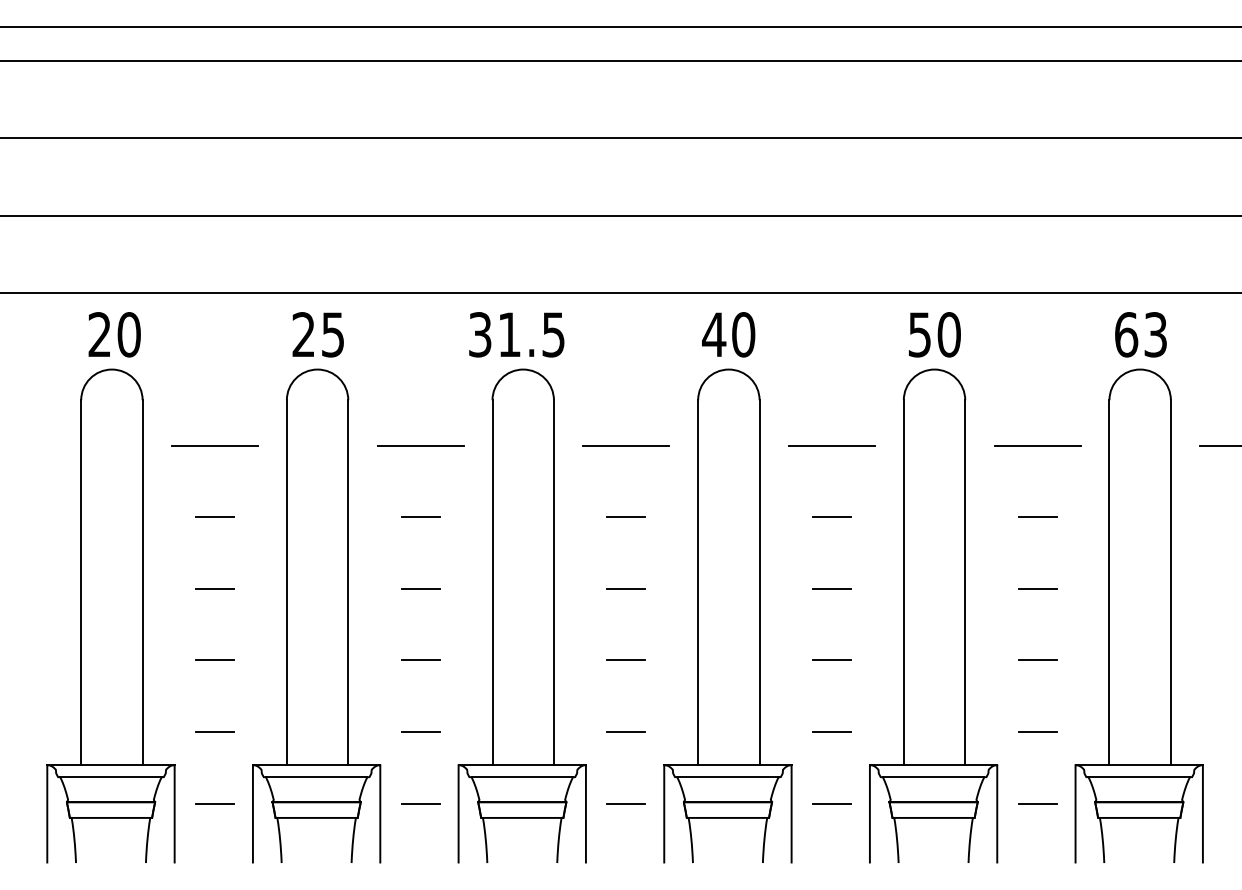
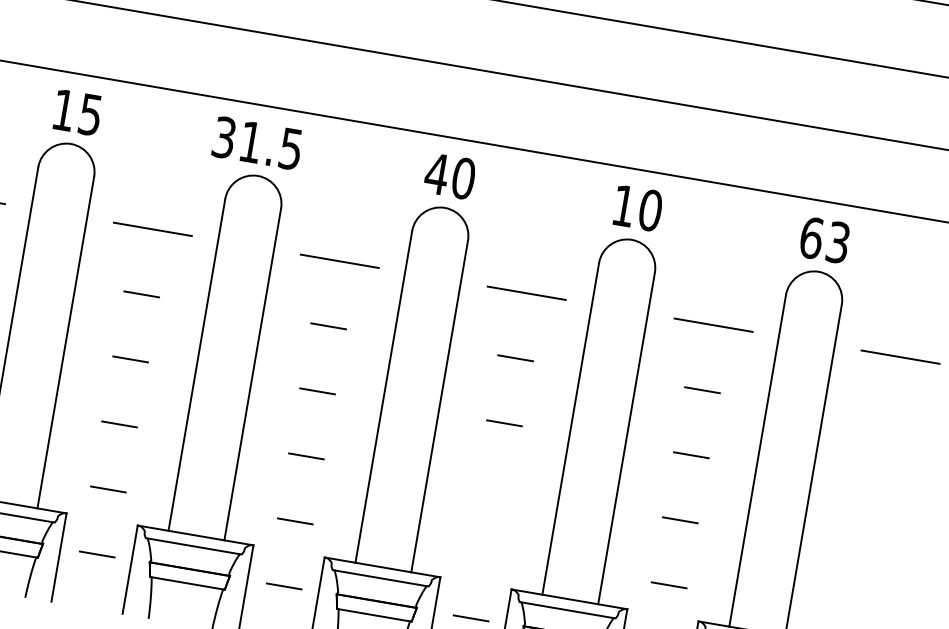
text: (303, 334) -> (63, 109), 25 -> 15
text: (919, 334) -> (623, 205), 50 -> 10
line: (831, 660) -> (492, 488), removed
line: (831, 731) -> (481, 552), removed

